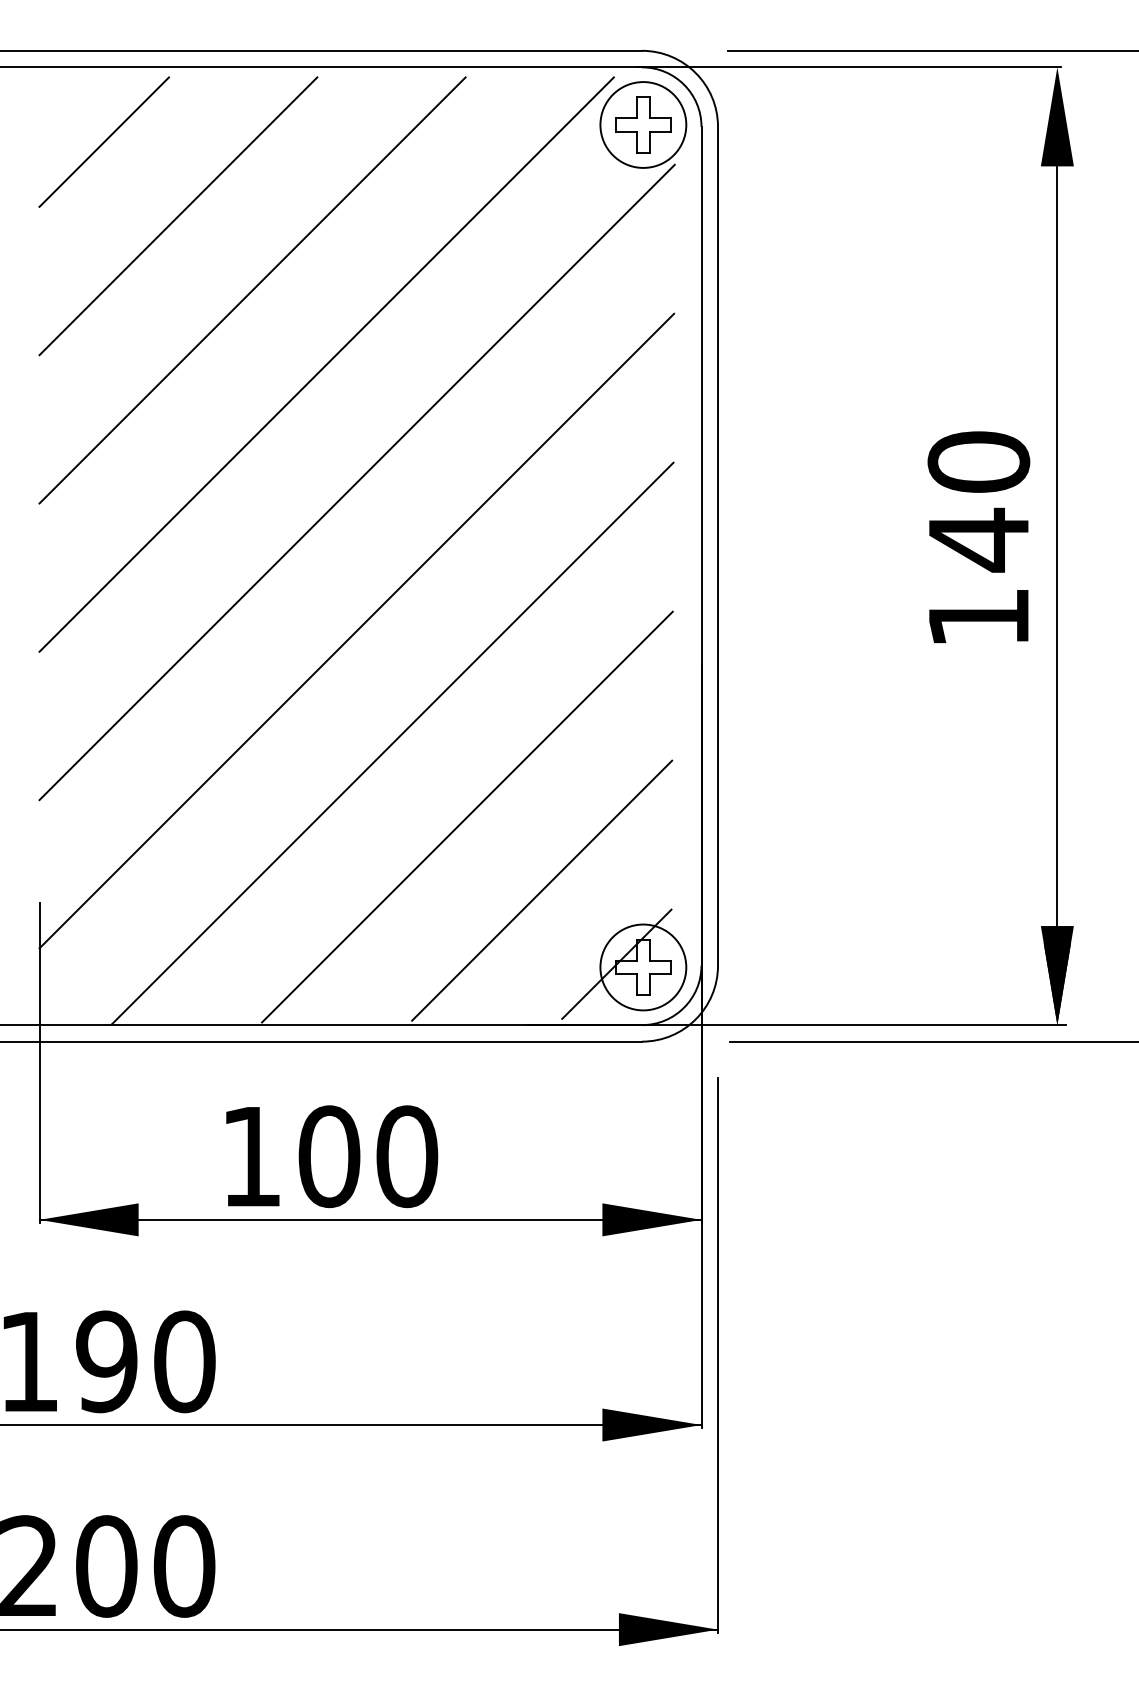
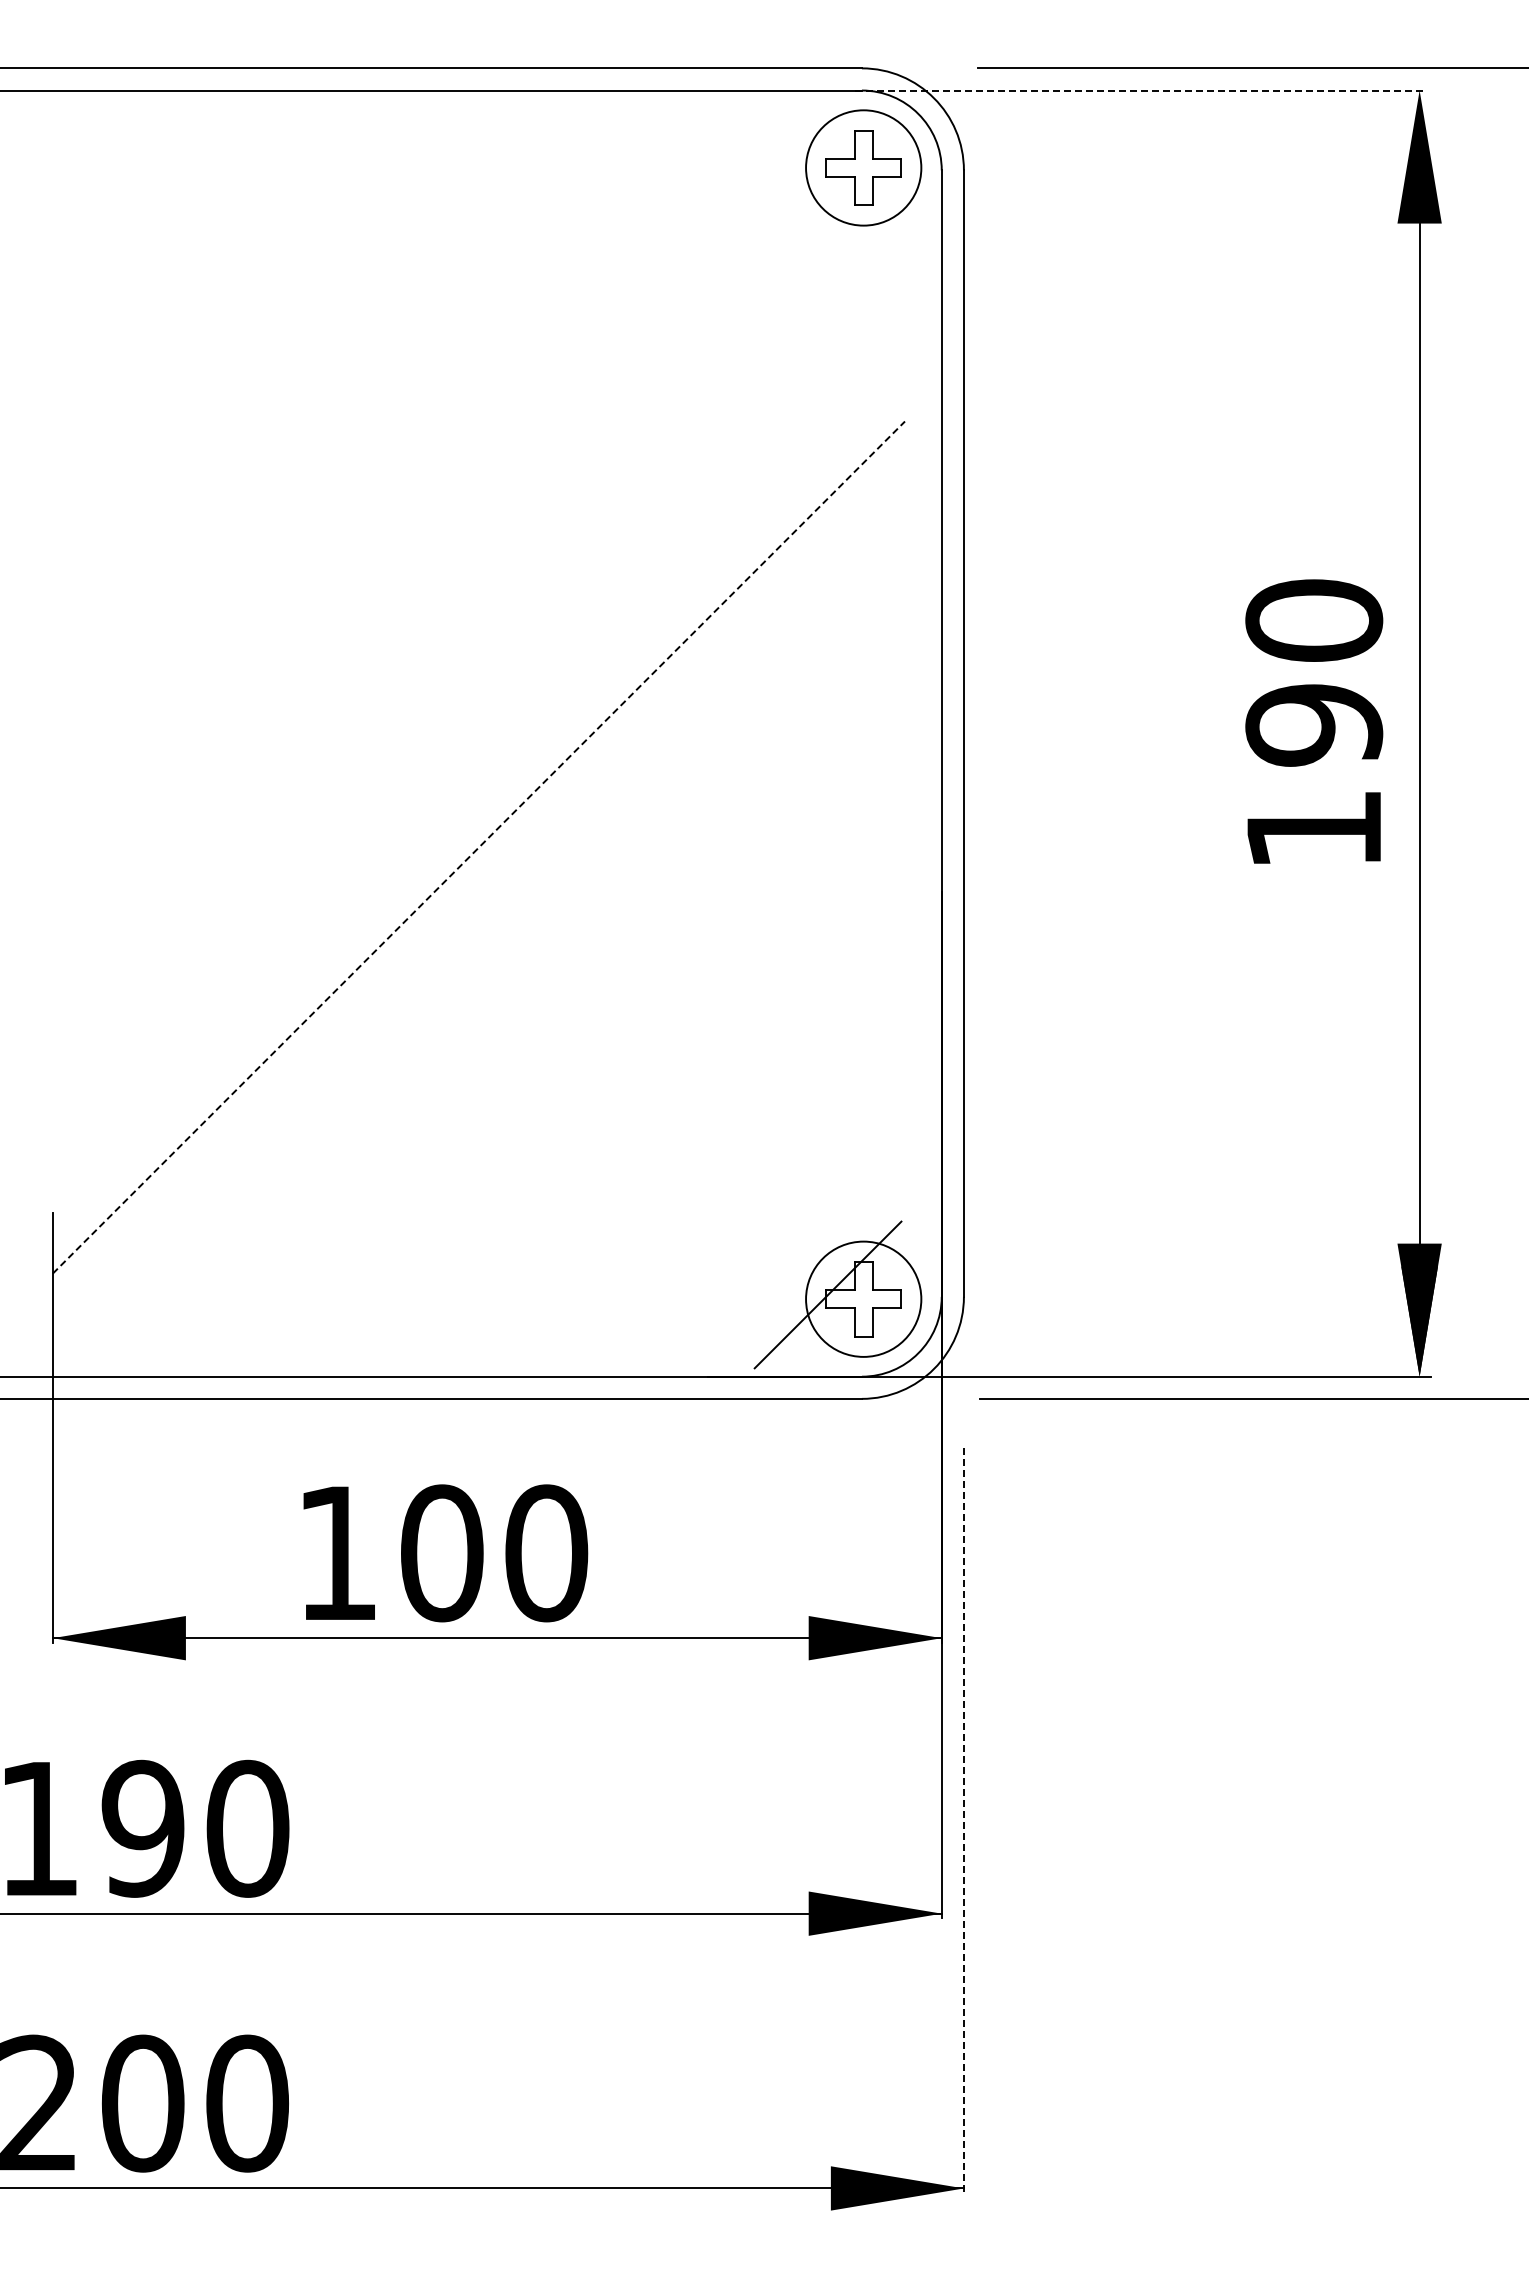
line: (849, 67) -> (1140, 90), solid -> dashed
line: (104, 141) -> (139, 190), removed
line: (177, 216) -> (238, 290), removed
line: (252, 290) -> (338, 390), removed
line: (326, 364) -> (438, 489), removed
line: (356, 482) -> (478, 647), removed
text: (979, 540) -> (1314, 725), 140 -> 190
line: (356, 631) -> (478, 847), solid -> dashed
line: (393, 743) -> (527, 998), removed
line: (467, 817) -> (627, 1097), removed
line: (541, 890) -> (727, 1195), removed
line: (717, 1356) -> (963, 1821), solid -> dashed

